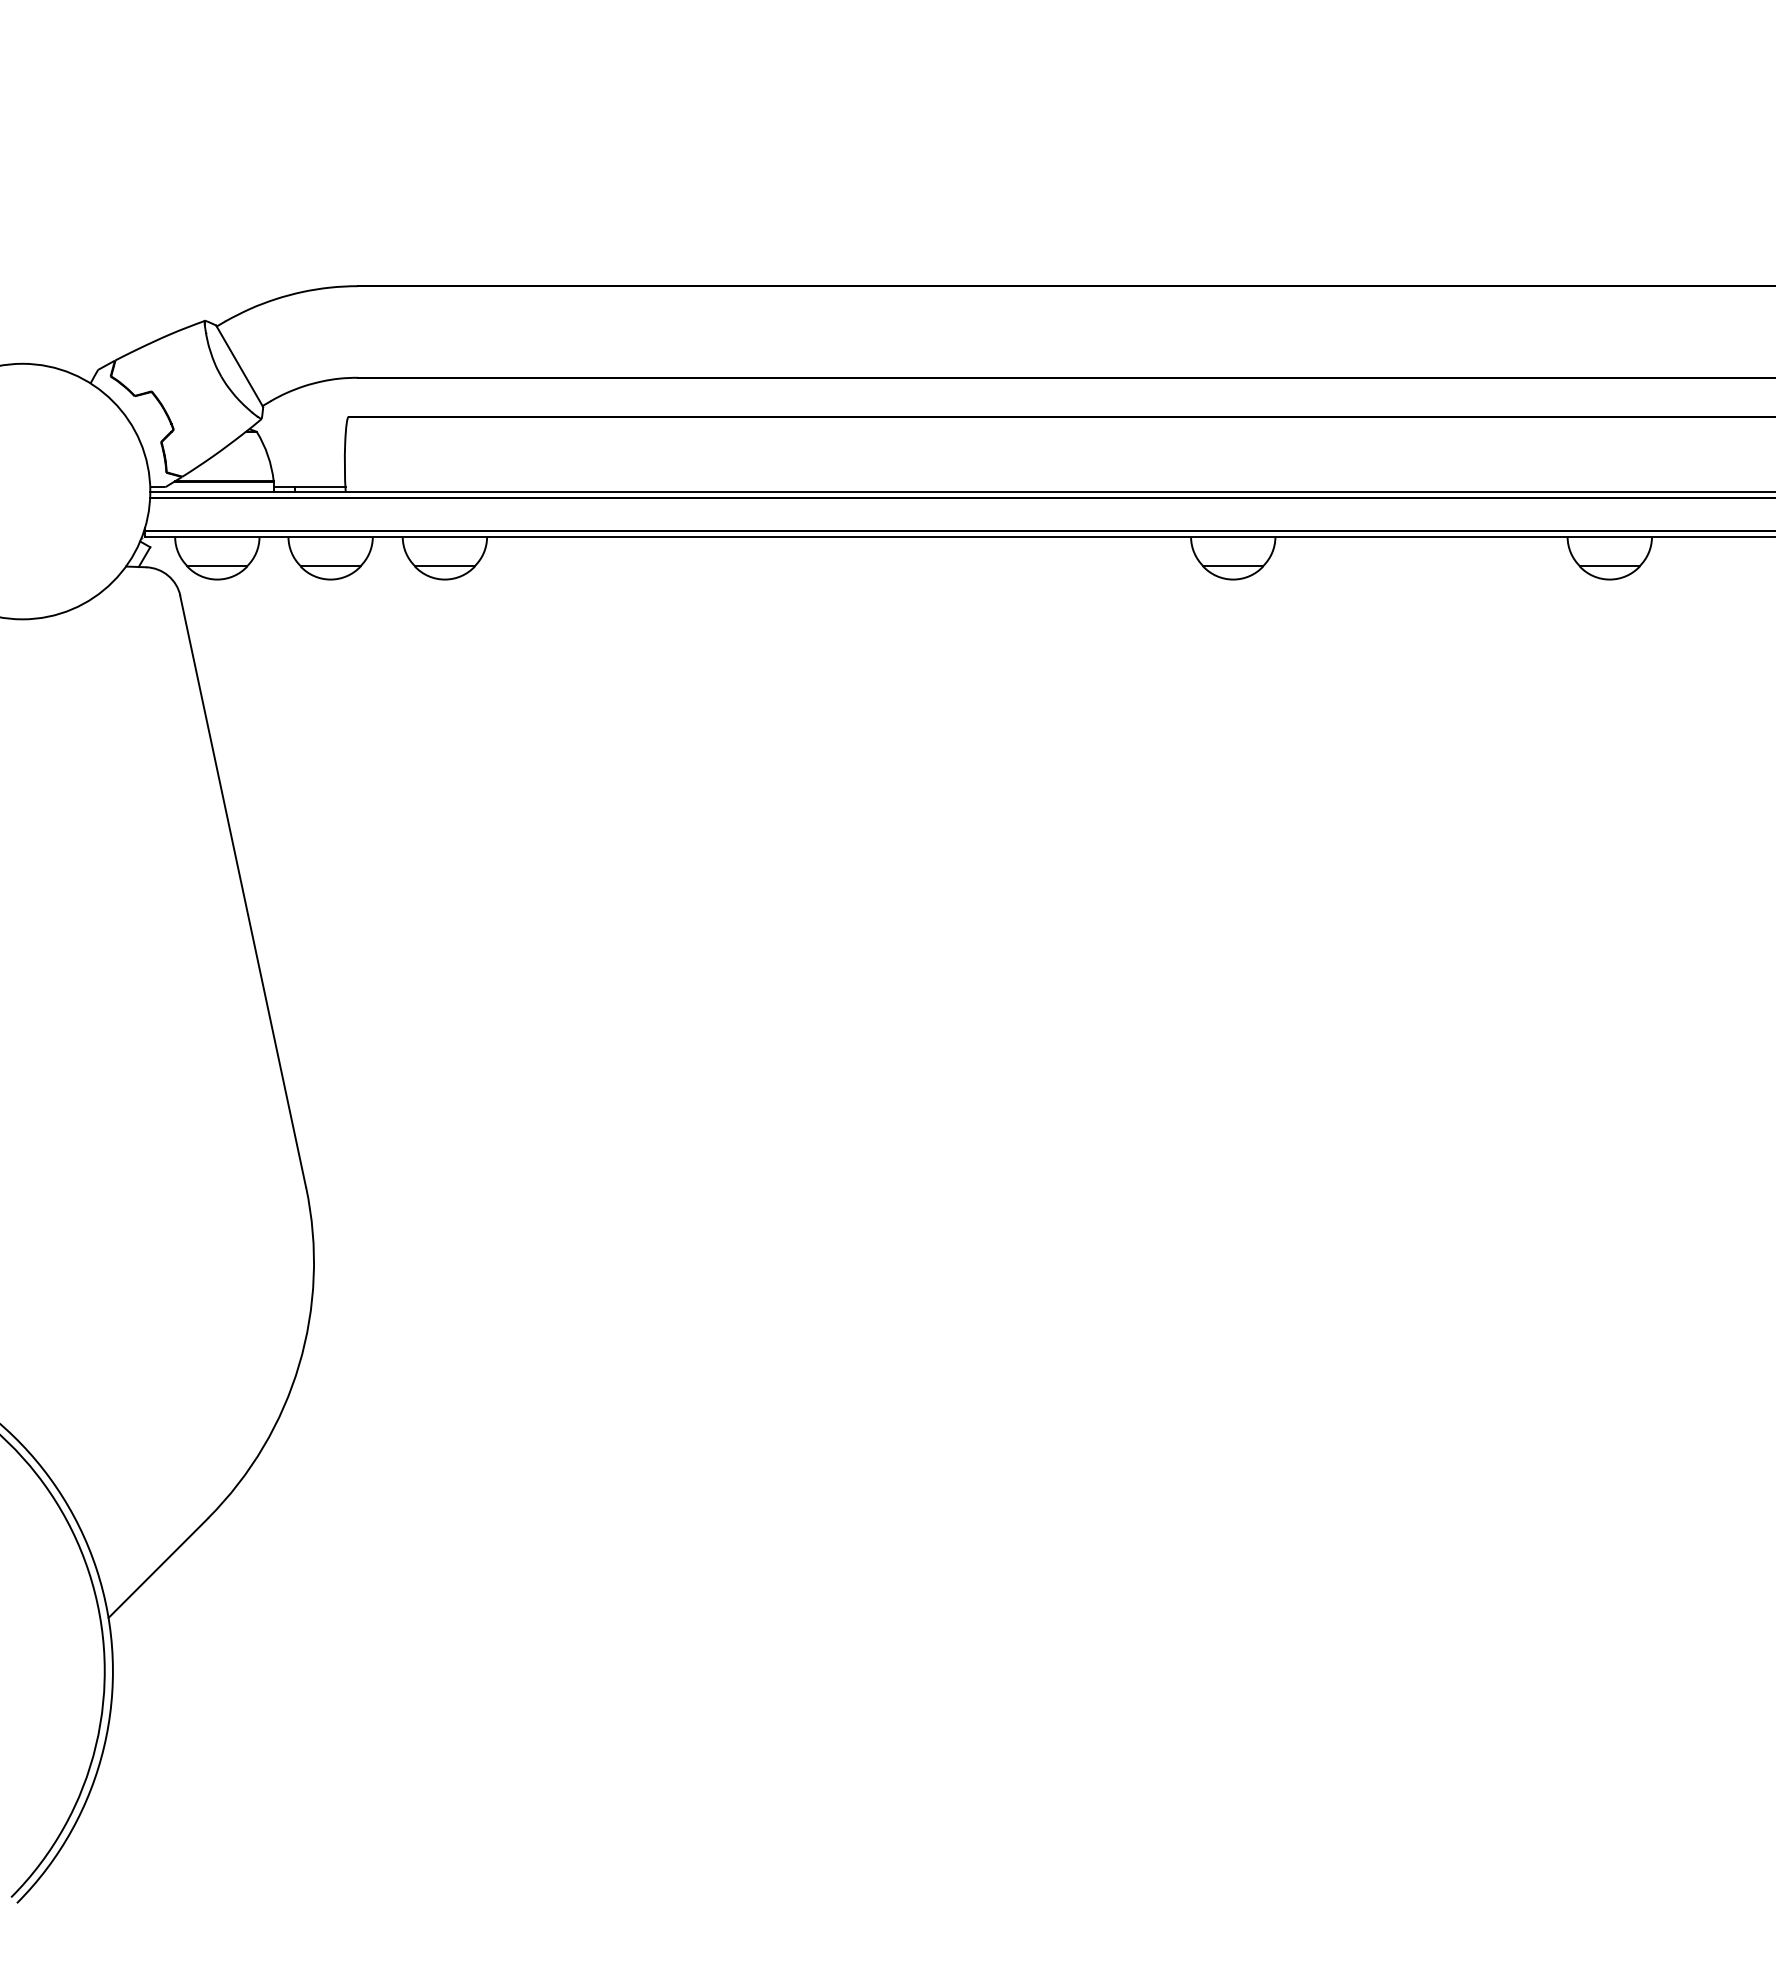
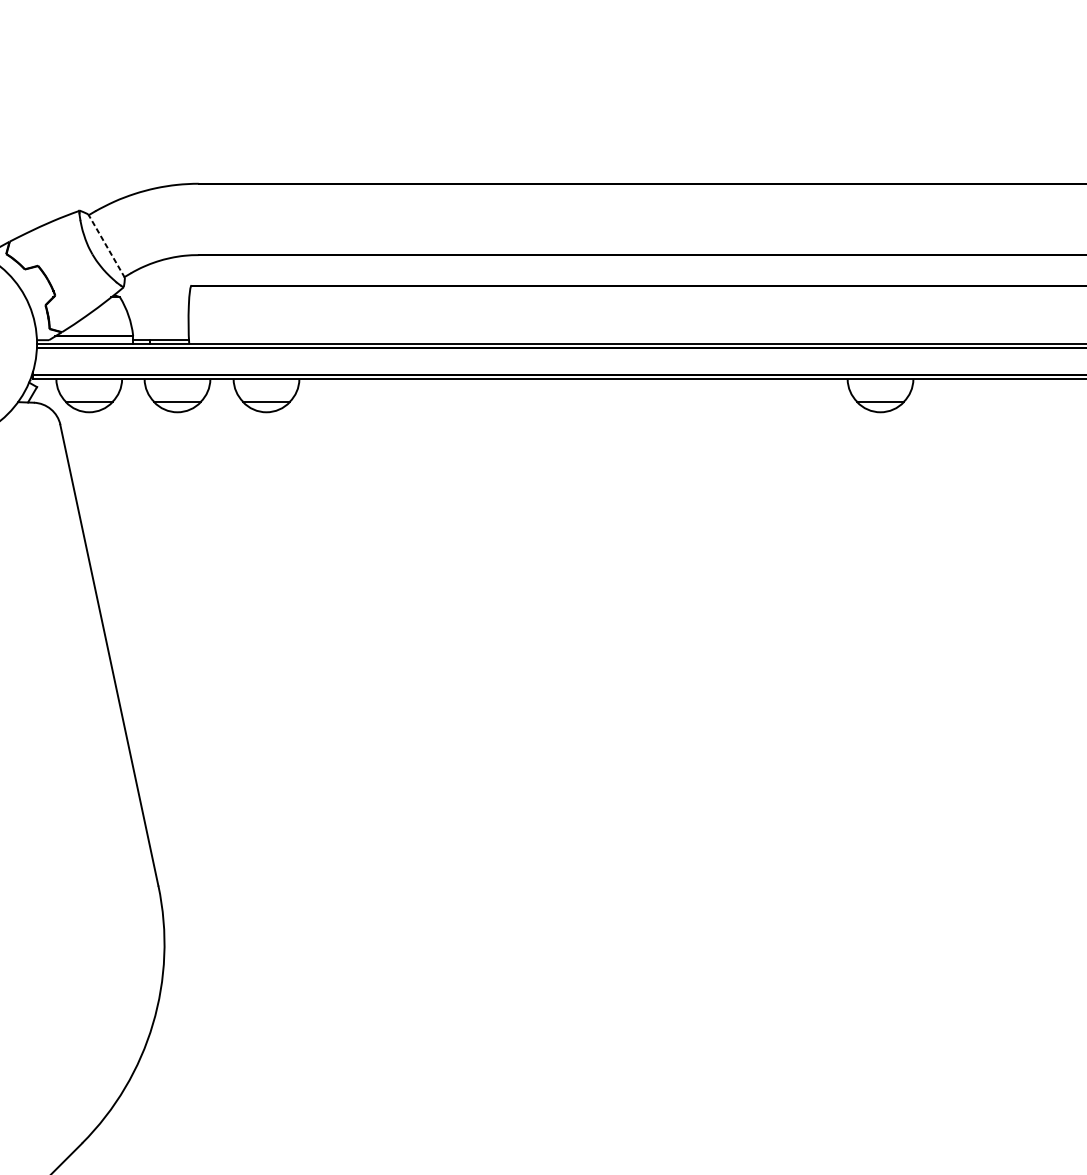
line: (239, 365) -> (106, 245), solid -> dashed

